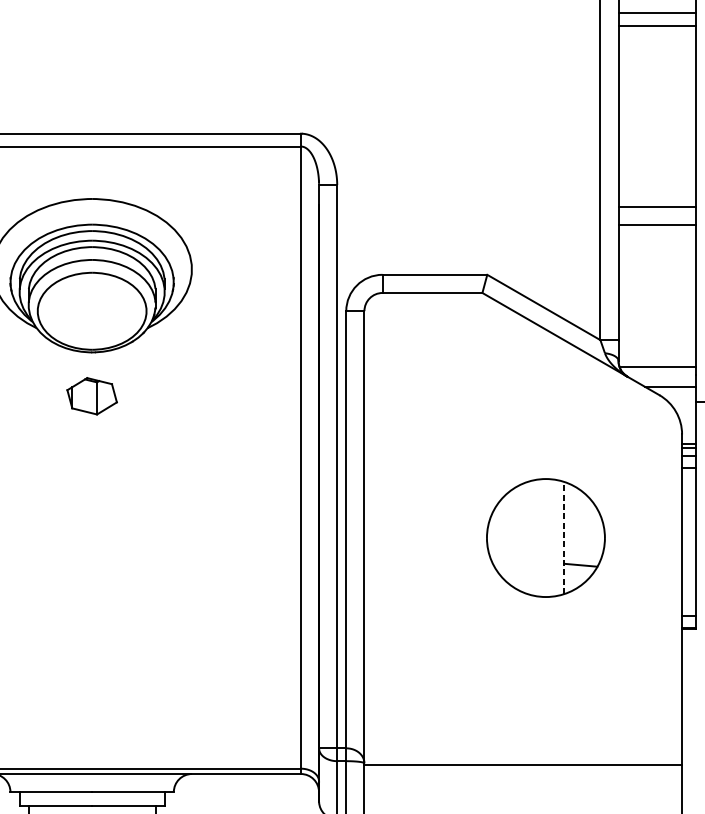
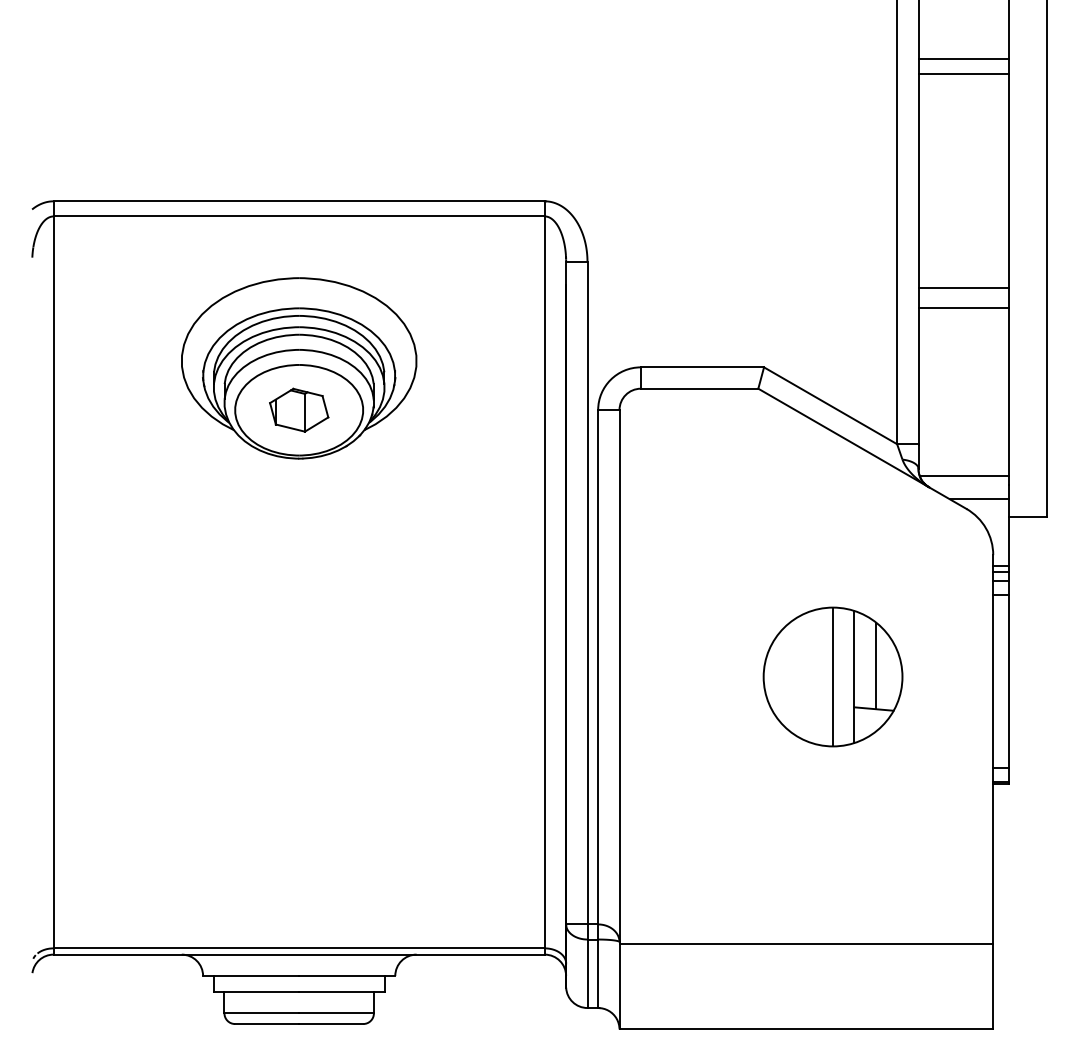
part: (92, 395) -> (299, 409), moved
line: (582, 528) -> (875, 665), added
line: (546, 537) -> (833, 676), added
line: (564, 538) -> (854, 677), dashed -> solid

